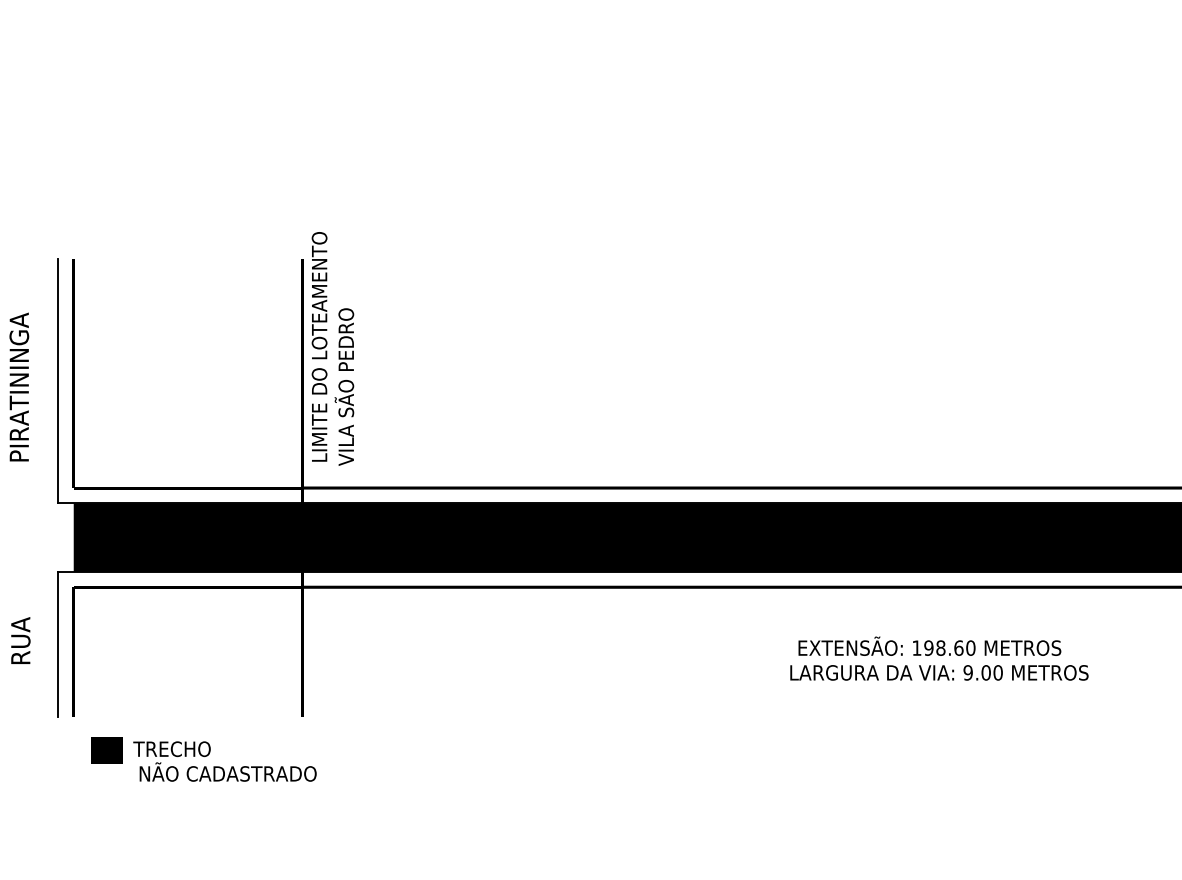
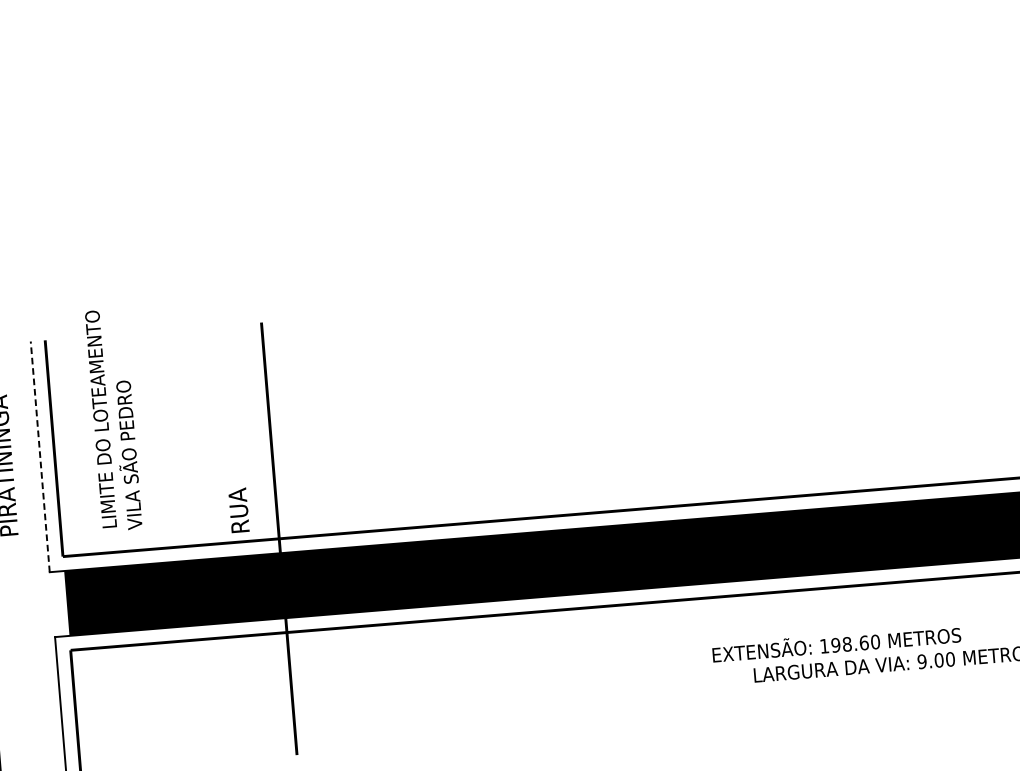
text: (332, 348) -> (113, 419), moved
line: (58, 380) -> (40, 456), solid -> dashed
text: (20, 640) -> (238, 510), moved
text: (929, 645) -> (836, 642), moved

